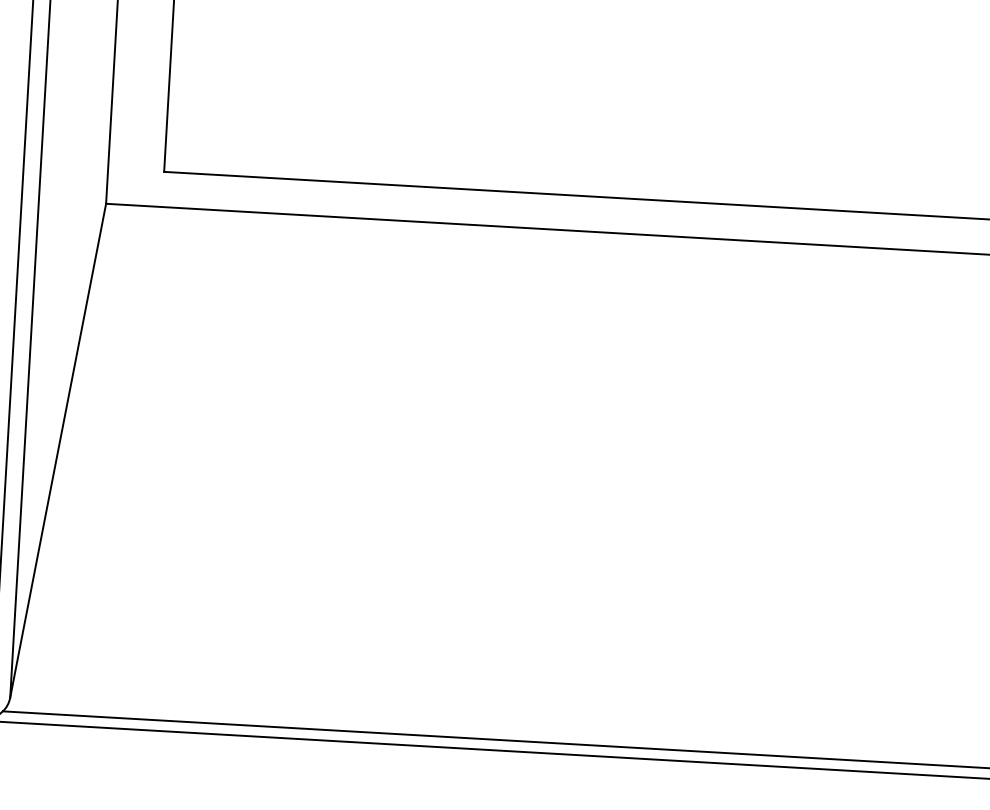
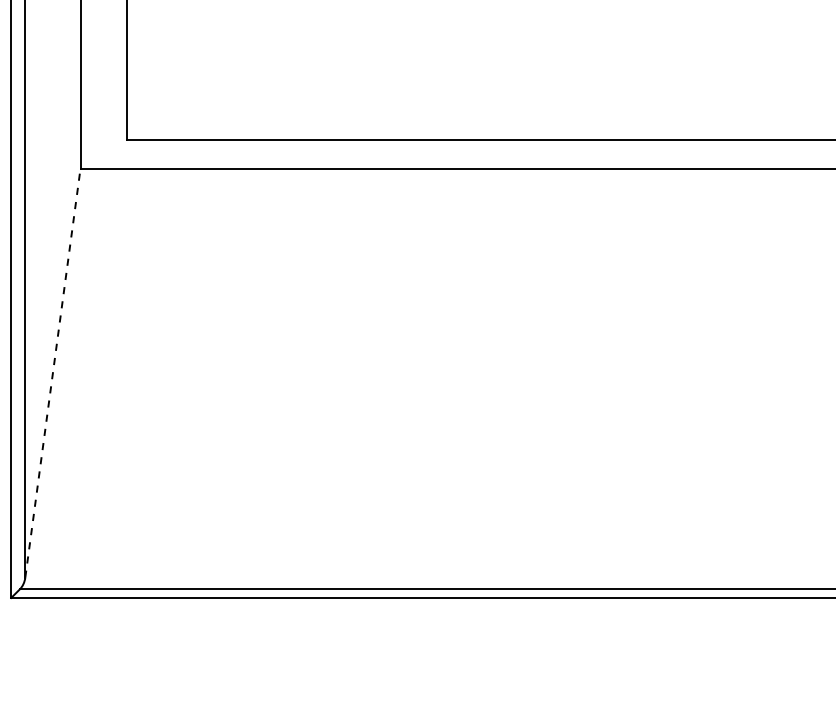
line: (57, 449) -> (52, 372), solid -> dashed

